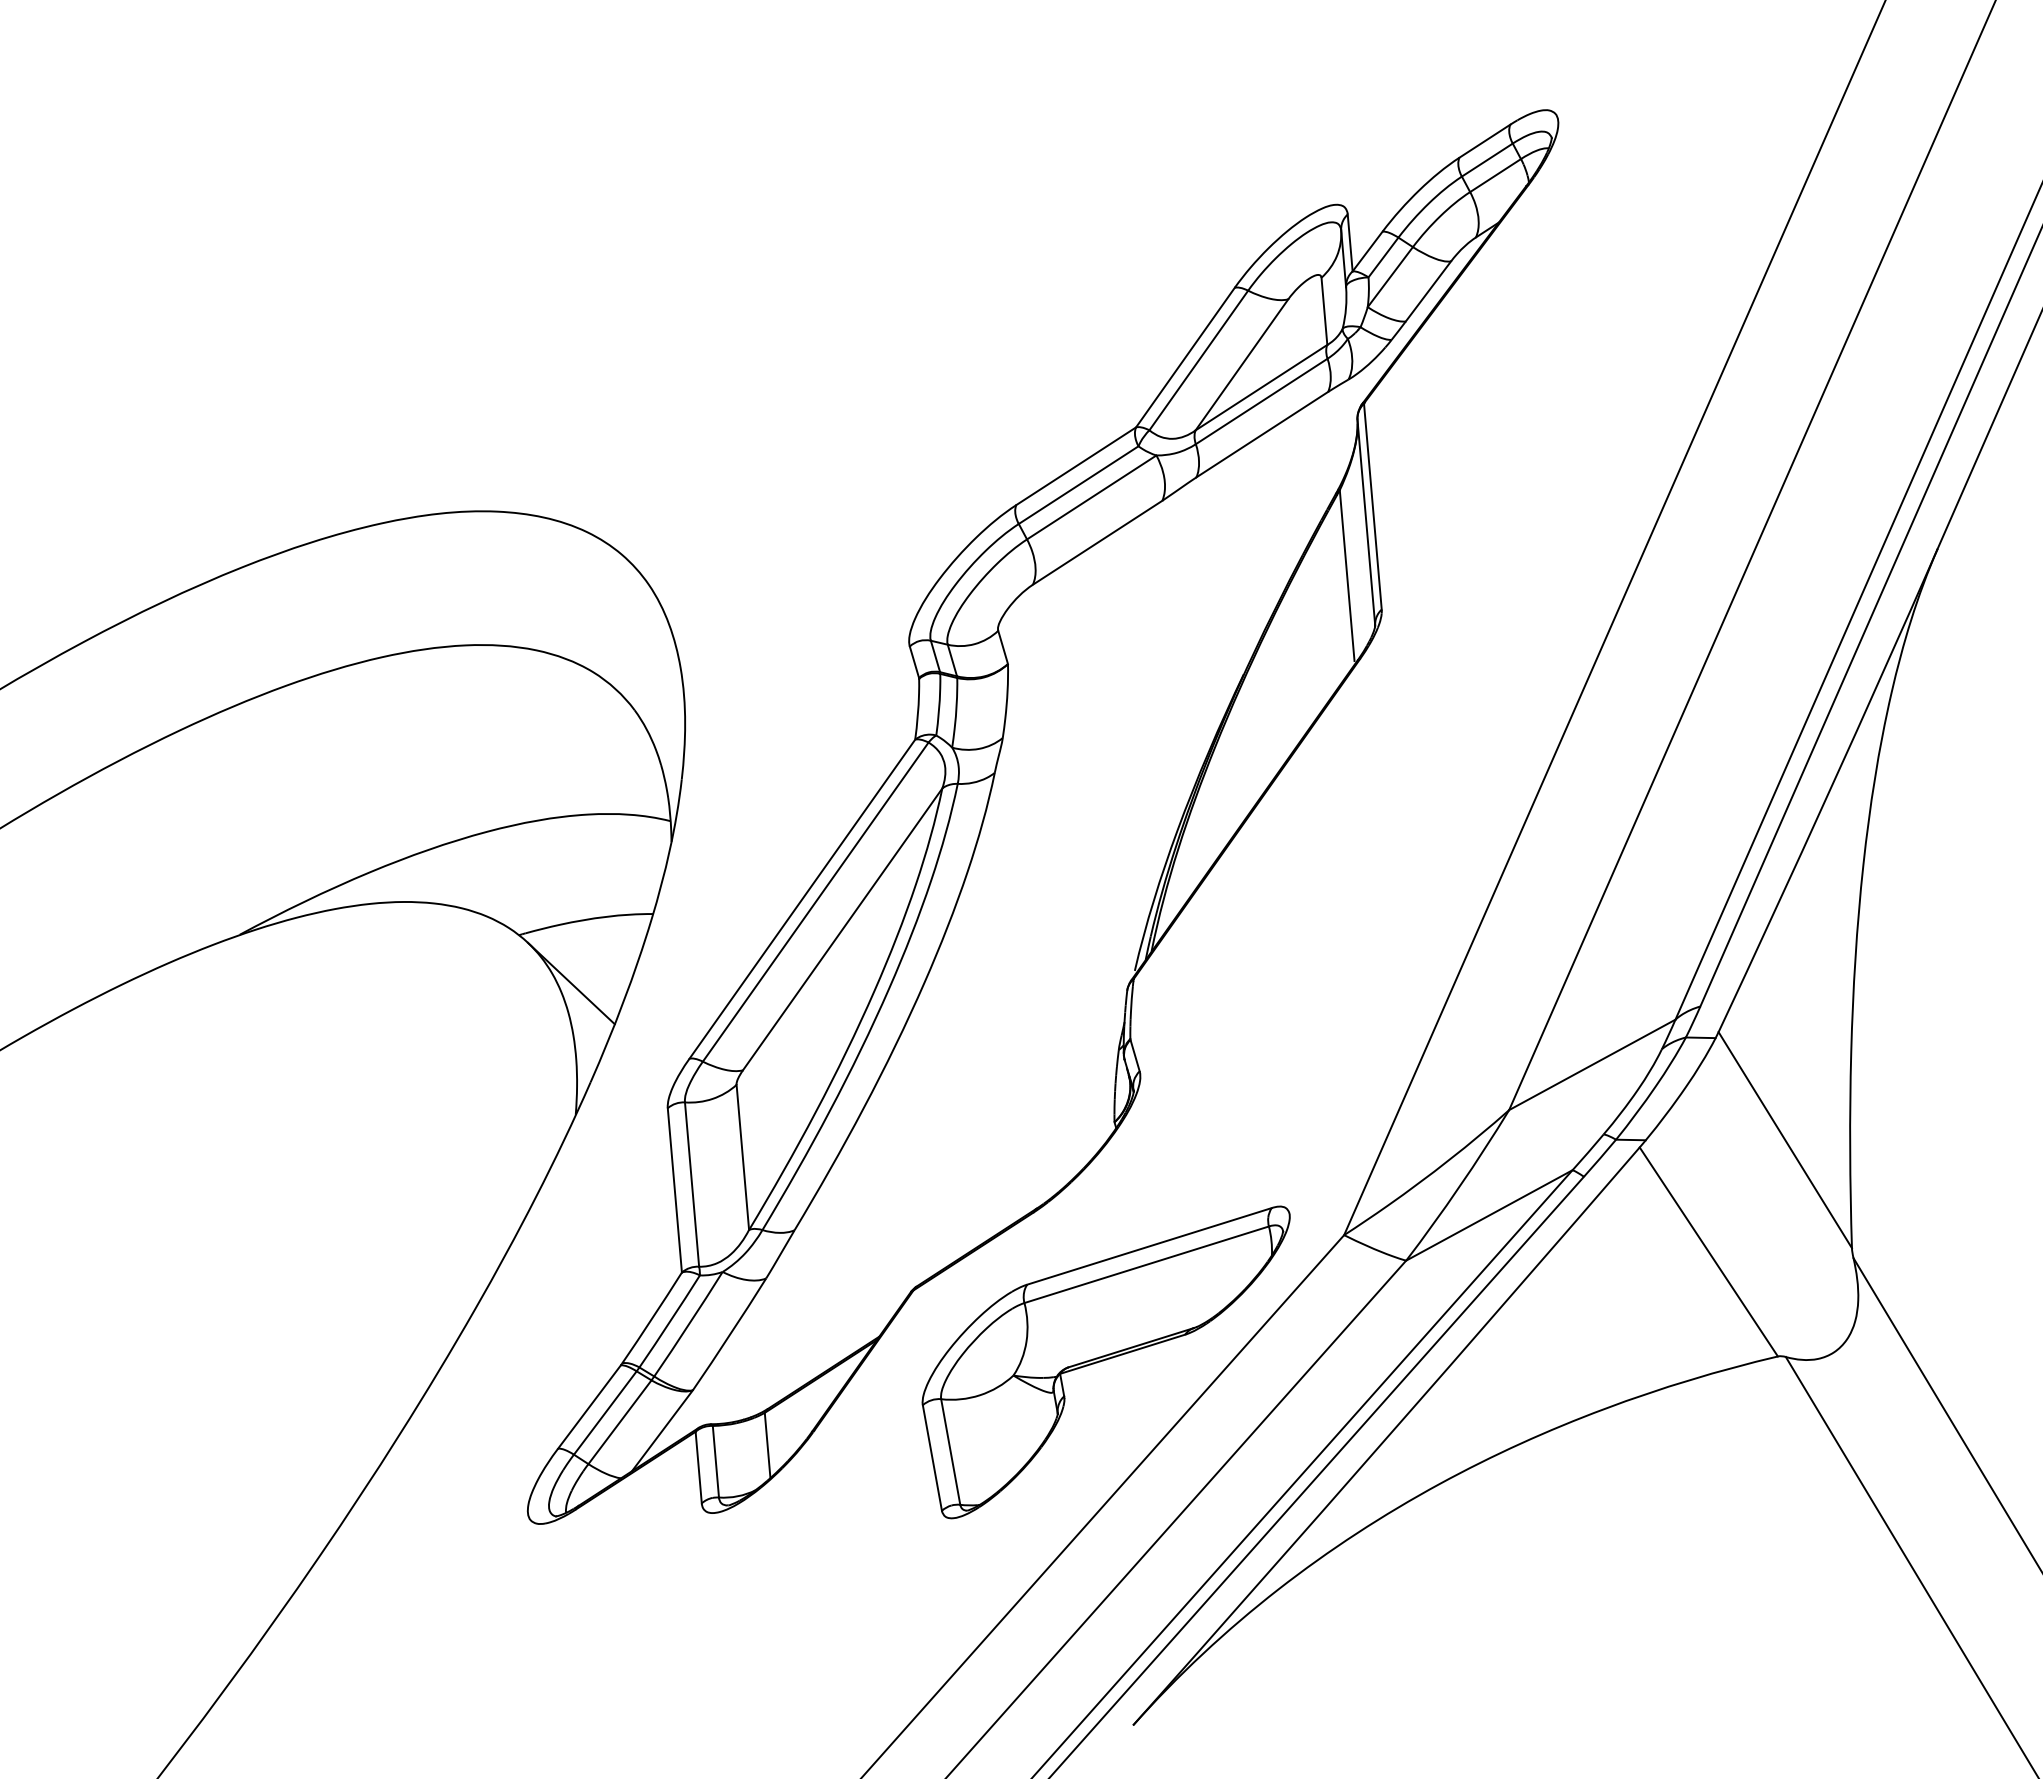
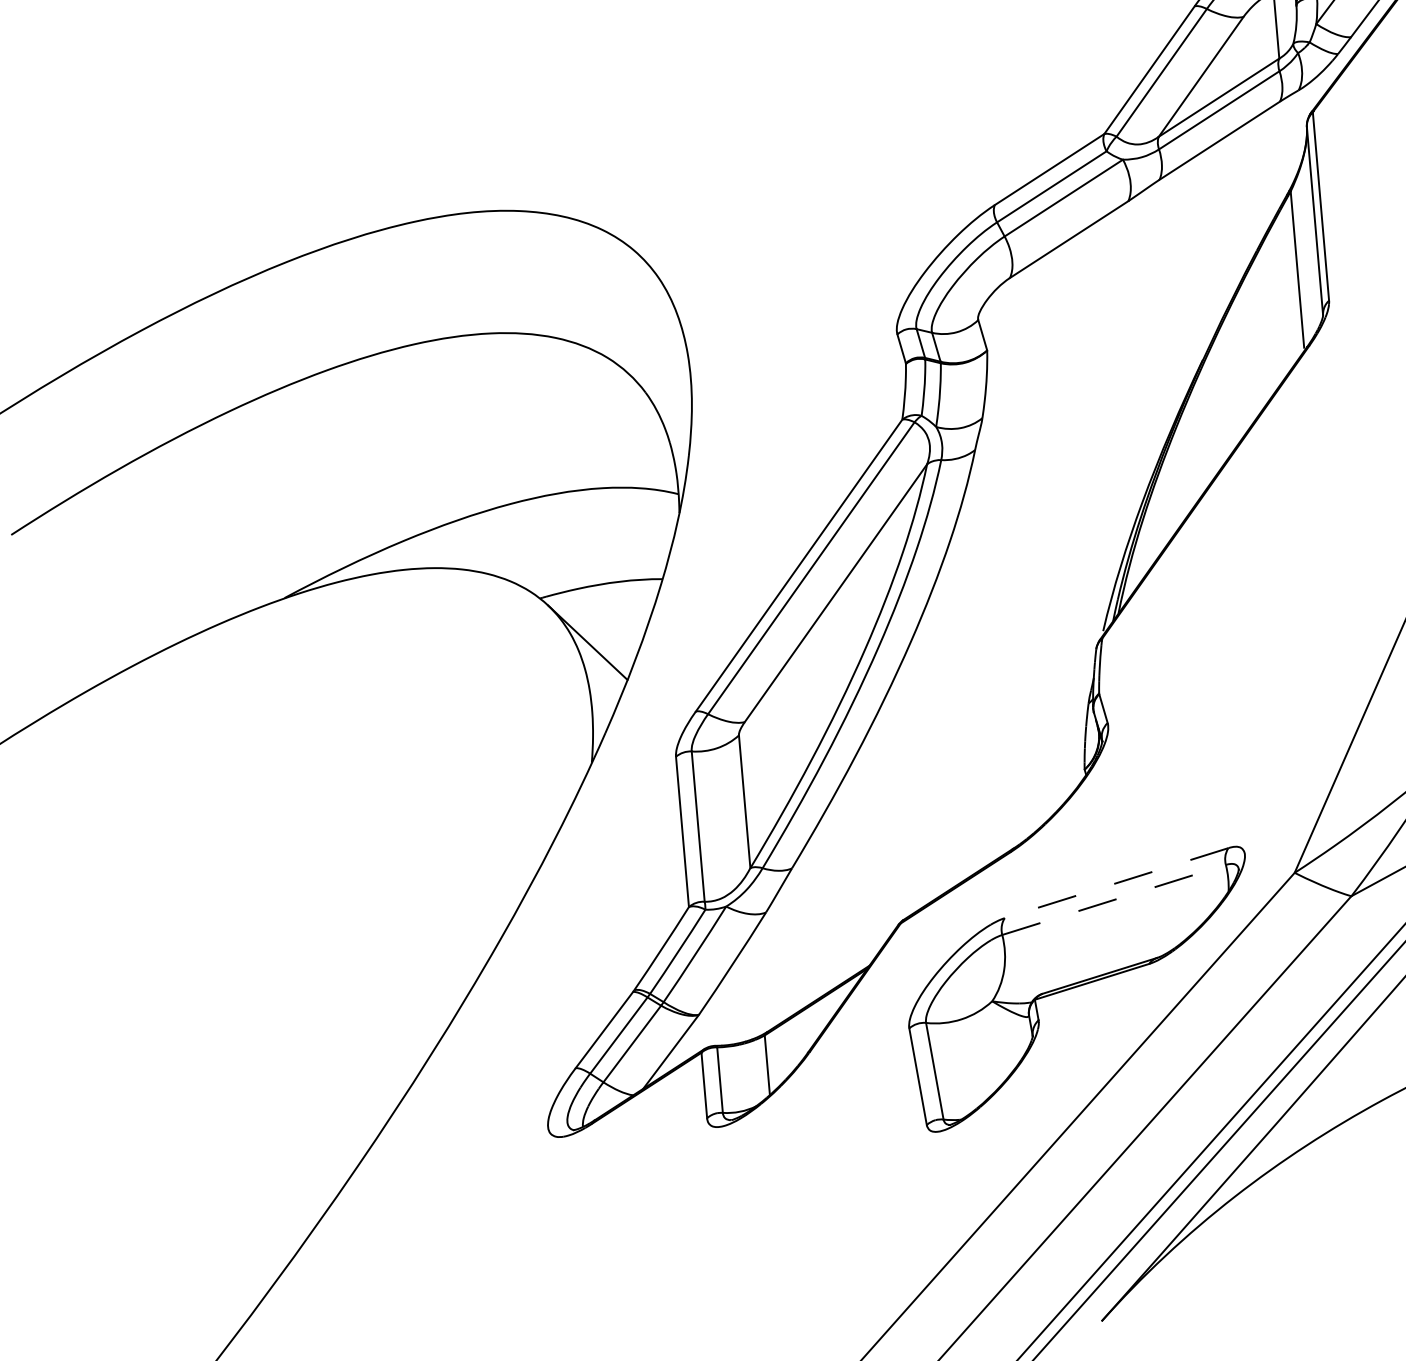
line: (1148, 1246) -> (1115, 883), solid -> dashed
line: (1147, 1264) -> (1114, 899), solid -> dashed

